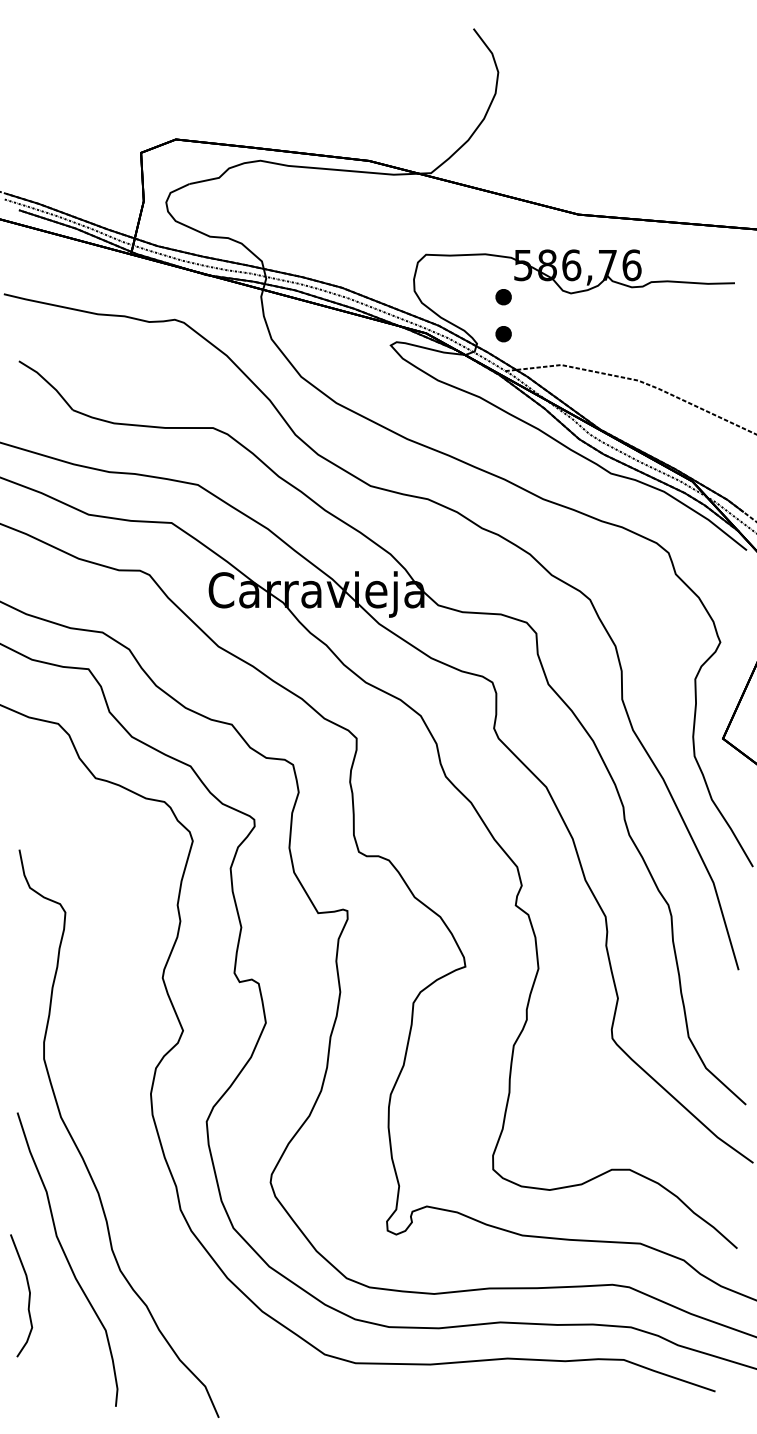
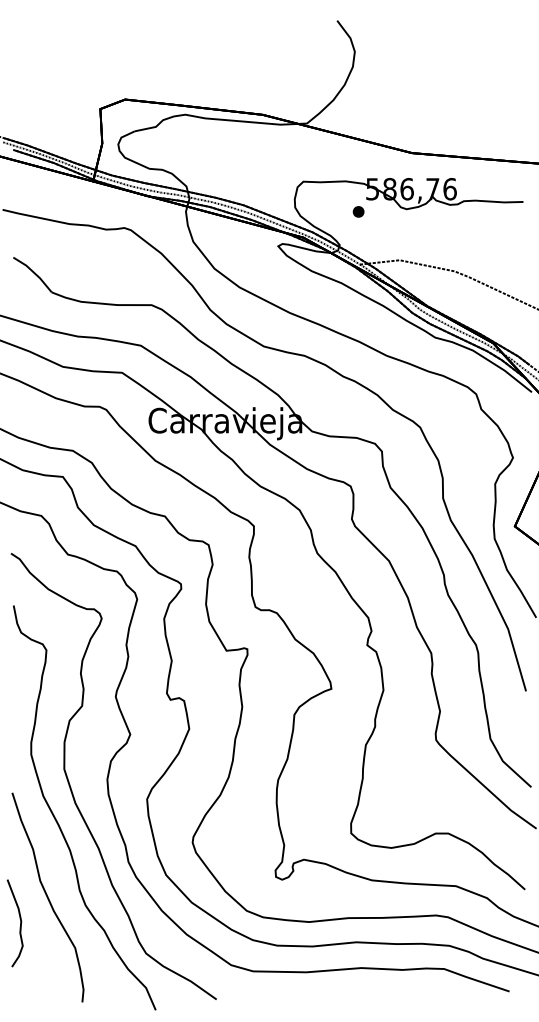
part: (503, 334) -> (358, 238), removed
part: (101, 1109) -> (72, 790), added

